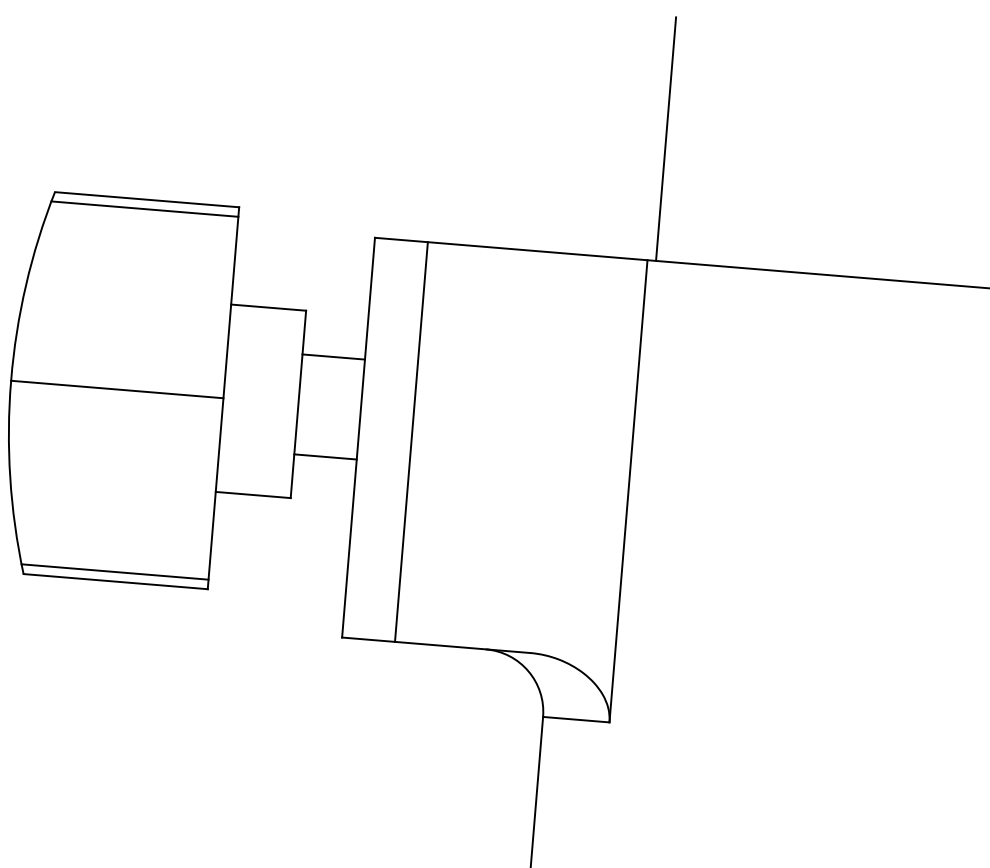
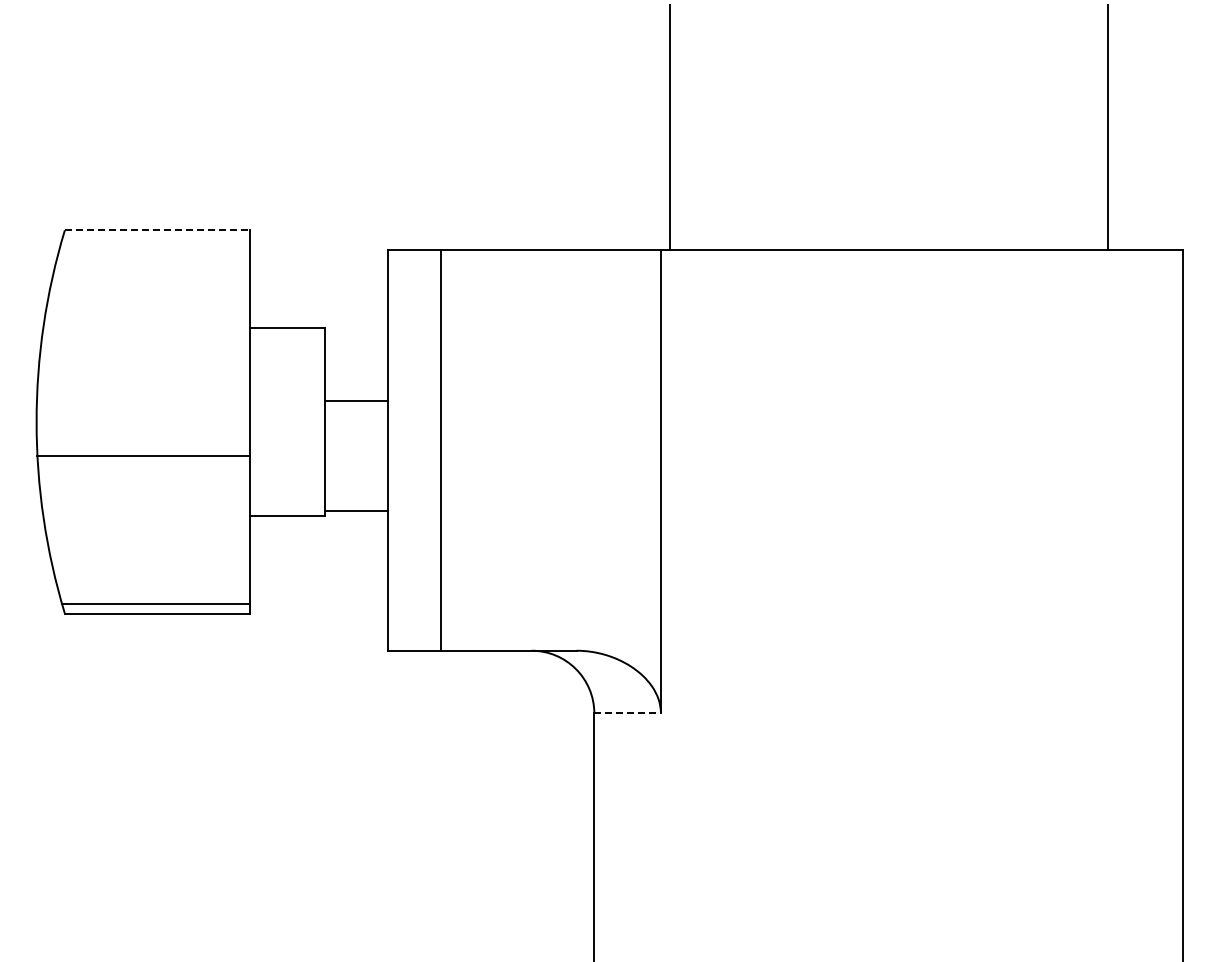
line: (147, 199) -> (157, 230), solid -> dashed
line: (144, 208) -> (155, 239), removed
line: (333, 356) -> (355, 400), moved
line: (116, 389) -> (142, 455), moved
line: (324, 457) -> (355, 511), moved
line: (577, 719) -> (628, 713), solid -> dashed

